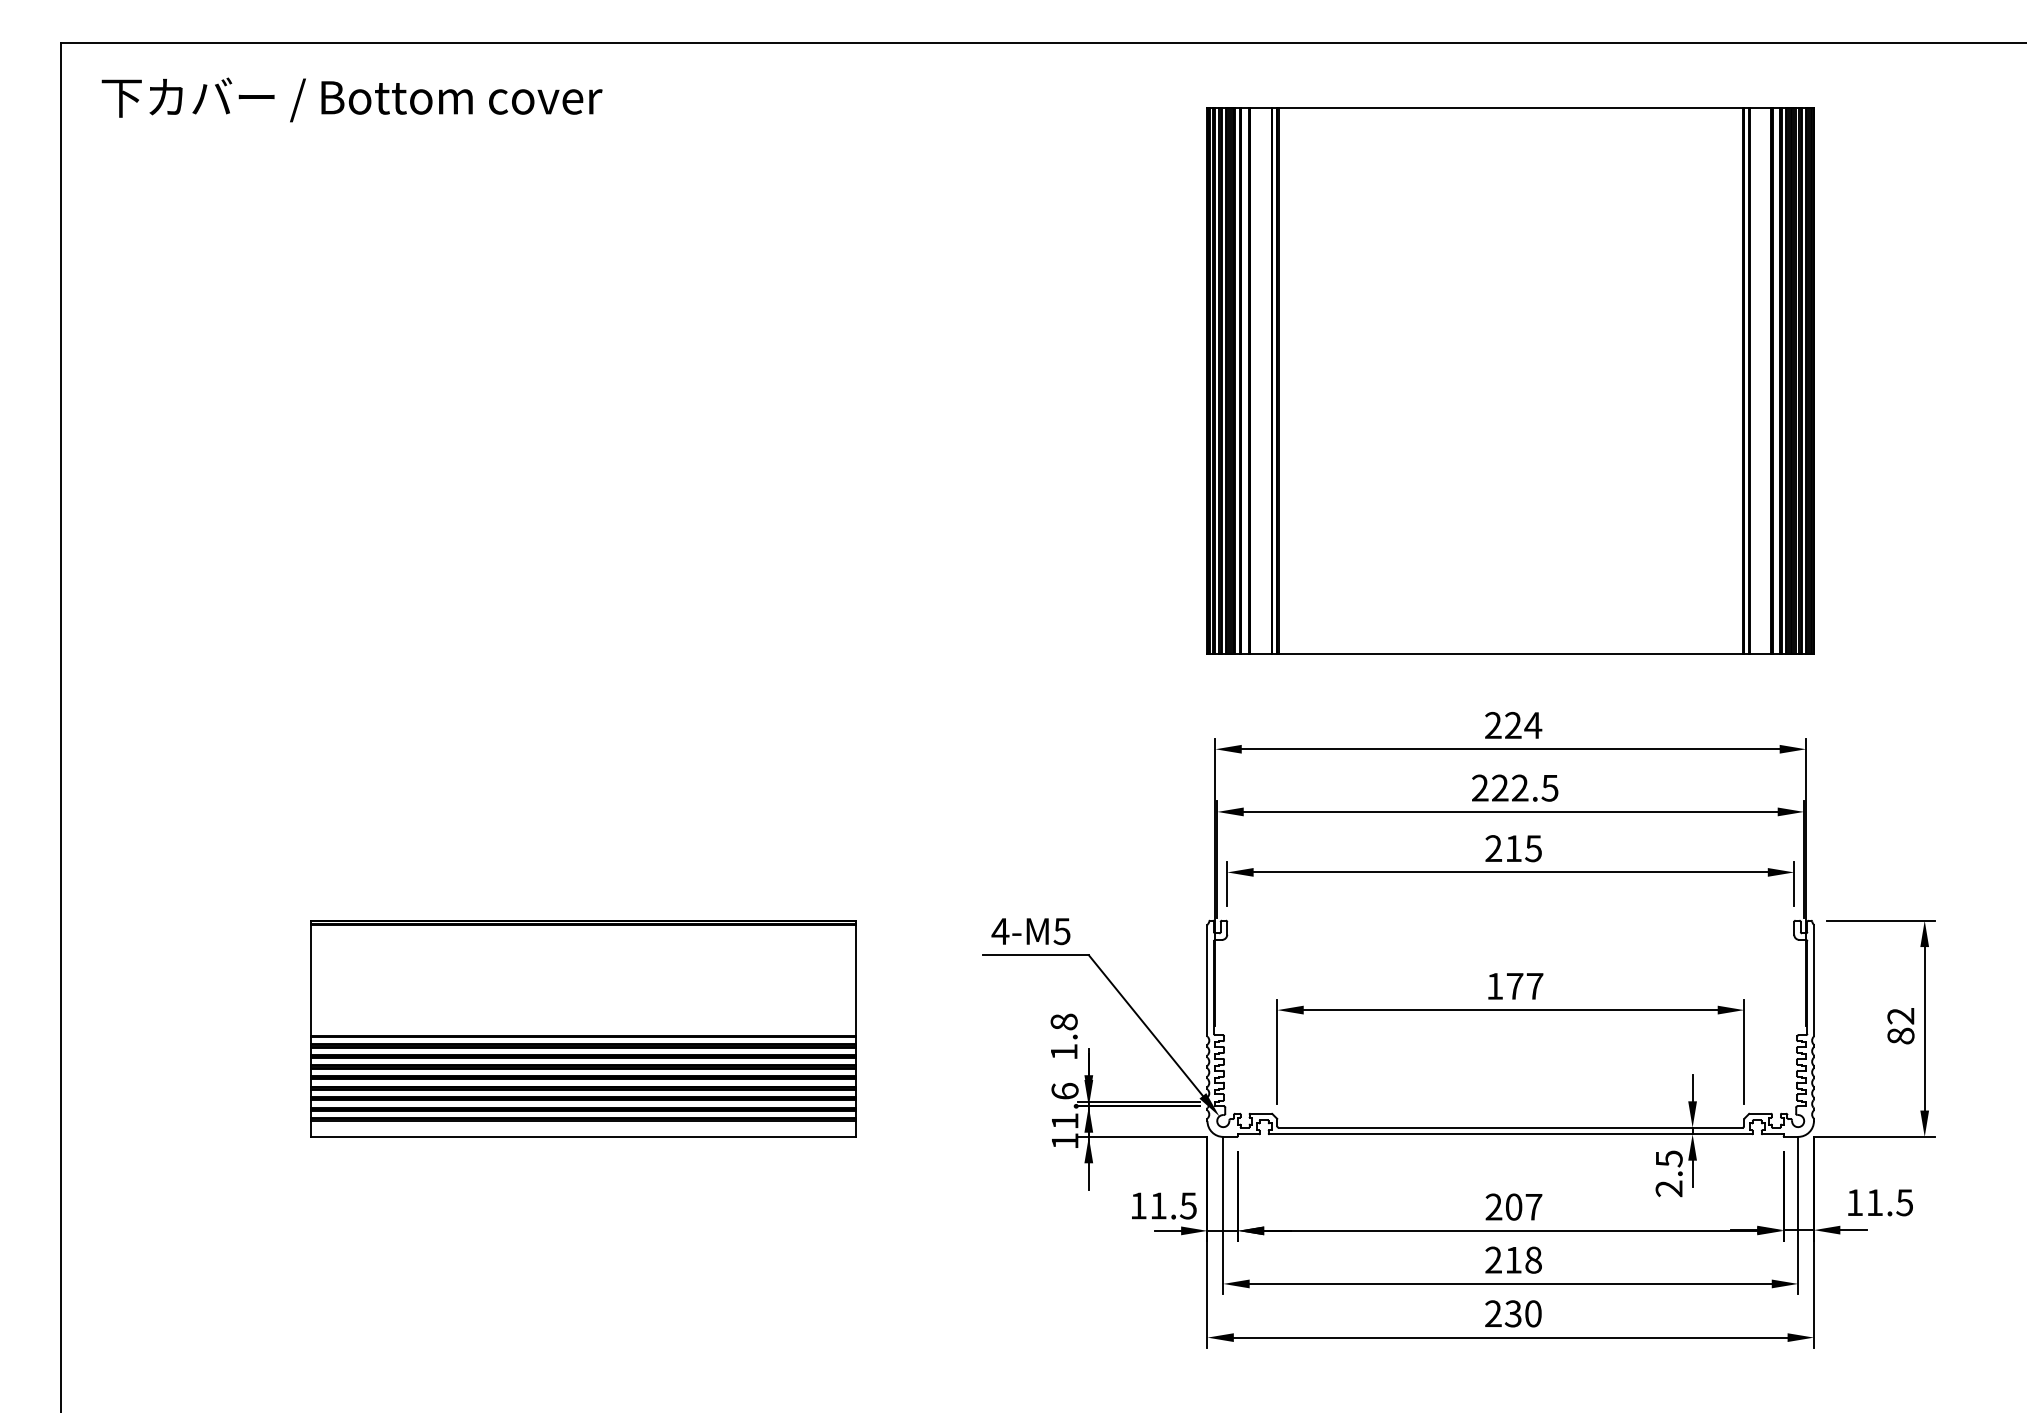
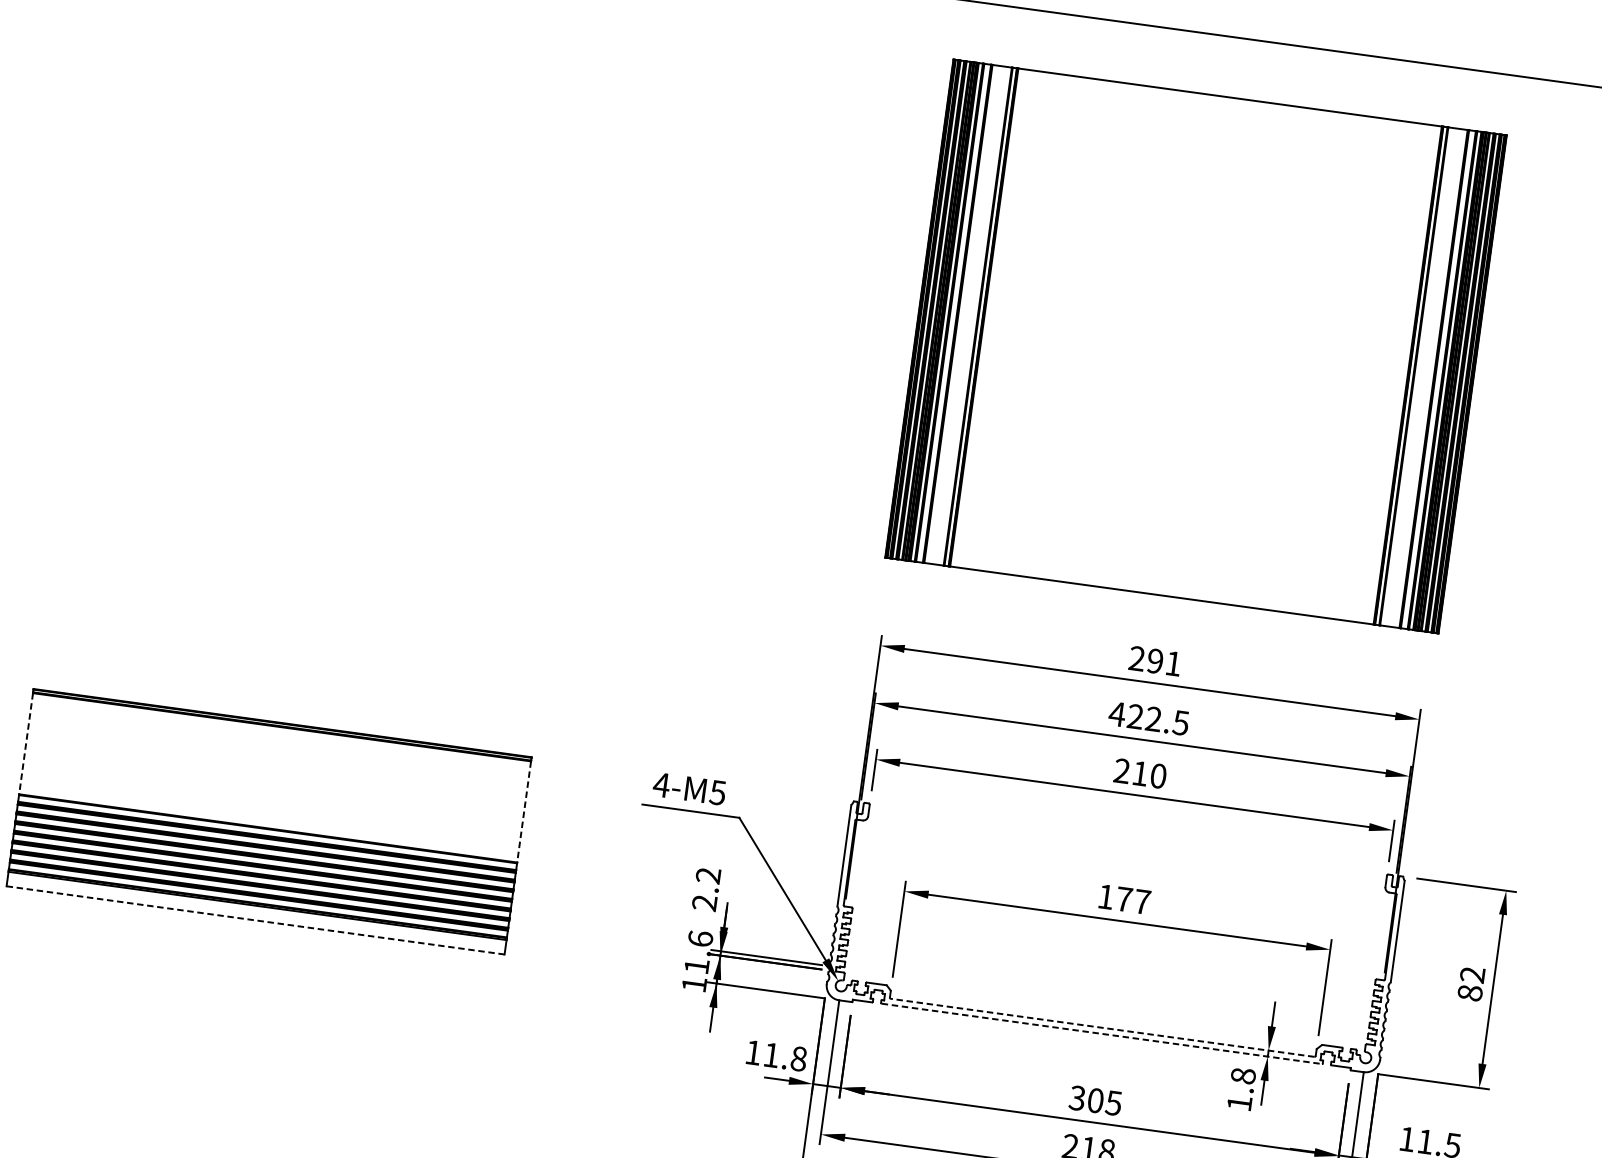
text: (1523, 725) -> (1164, 662), 224 -> 291
text: (1480, 787) -> (1117, 713), 222.5 -> 422.5
text: (1533, 848) -> (1158, 775), 215 -> 210
line: (310, 981) -> (25, 744), solid -> dashed
line: (856, 981) -> (524, 812), solid -> dashed
text: (1063, 1036) -> (706, 888), 1.8 -> 2.2
line: (1510, 1127) -> (1102, 1027), solid -> dashed
line: (1511, 1134) -> (1102, 1034), solid -> dashed
line: (583, 1136) -> (255, 920), solid -> dashed
text: (1668, 1173) -> (1240, 1089), 2.5 -> 1.8
text: (1188, 1205) -> (798, 1058), 11.5 -> 11.8
text: (1513, 1207) -> (1095, 1101), 207 -> 305

